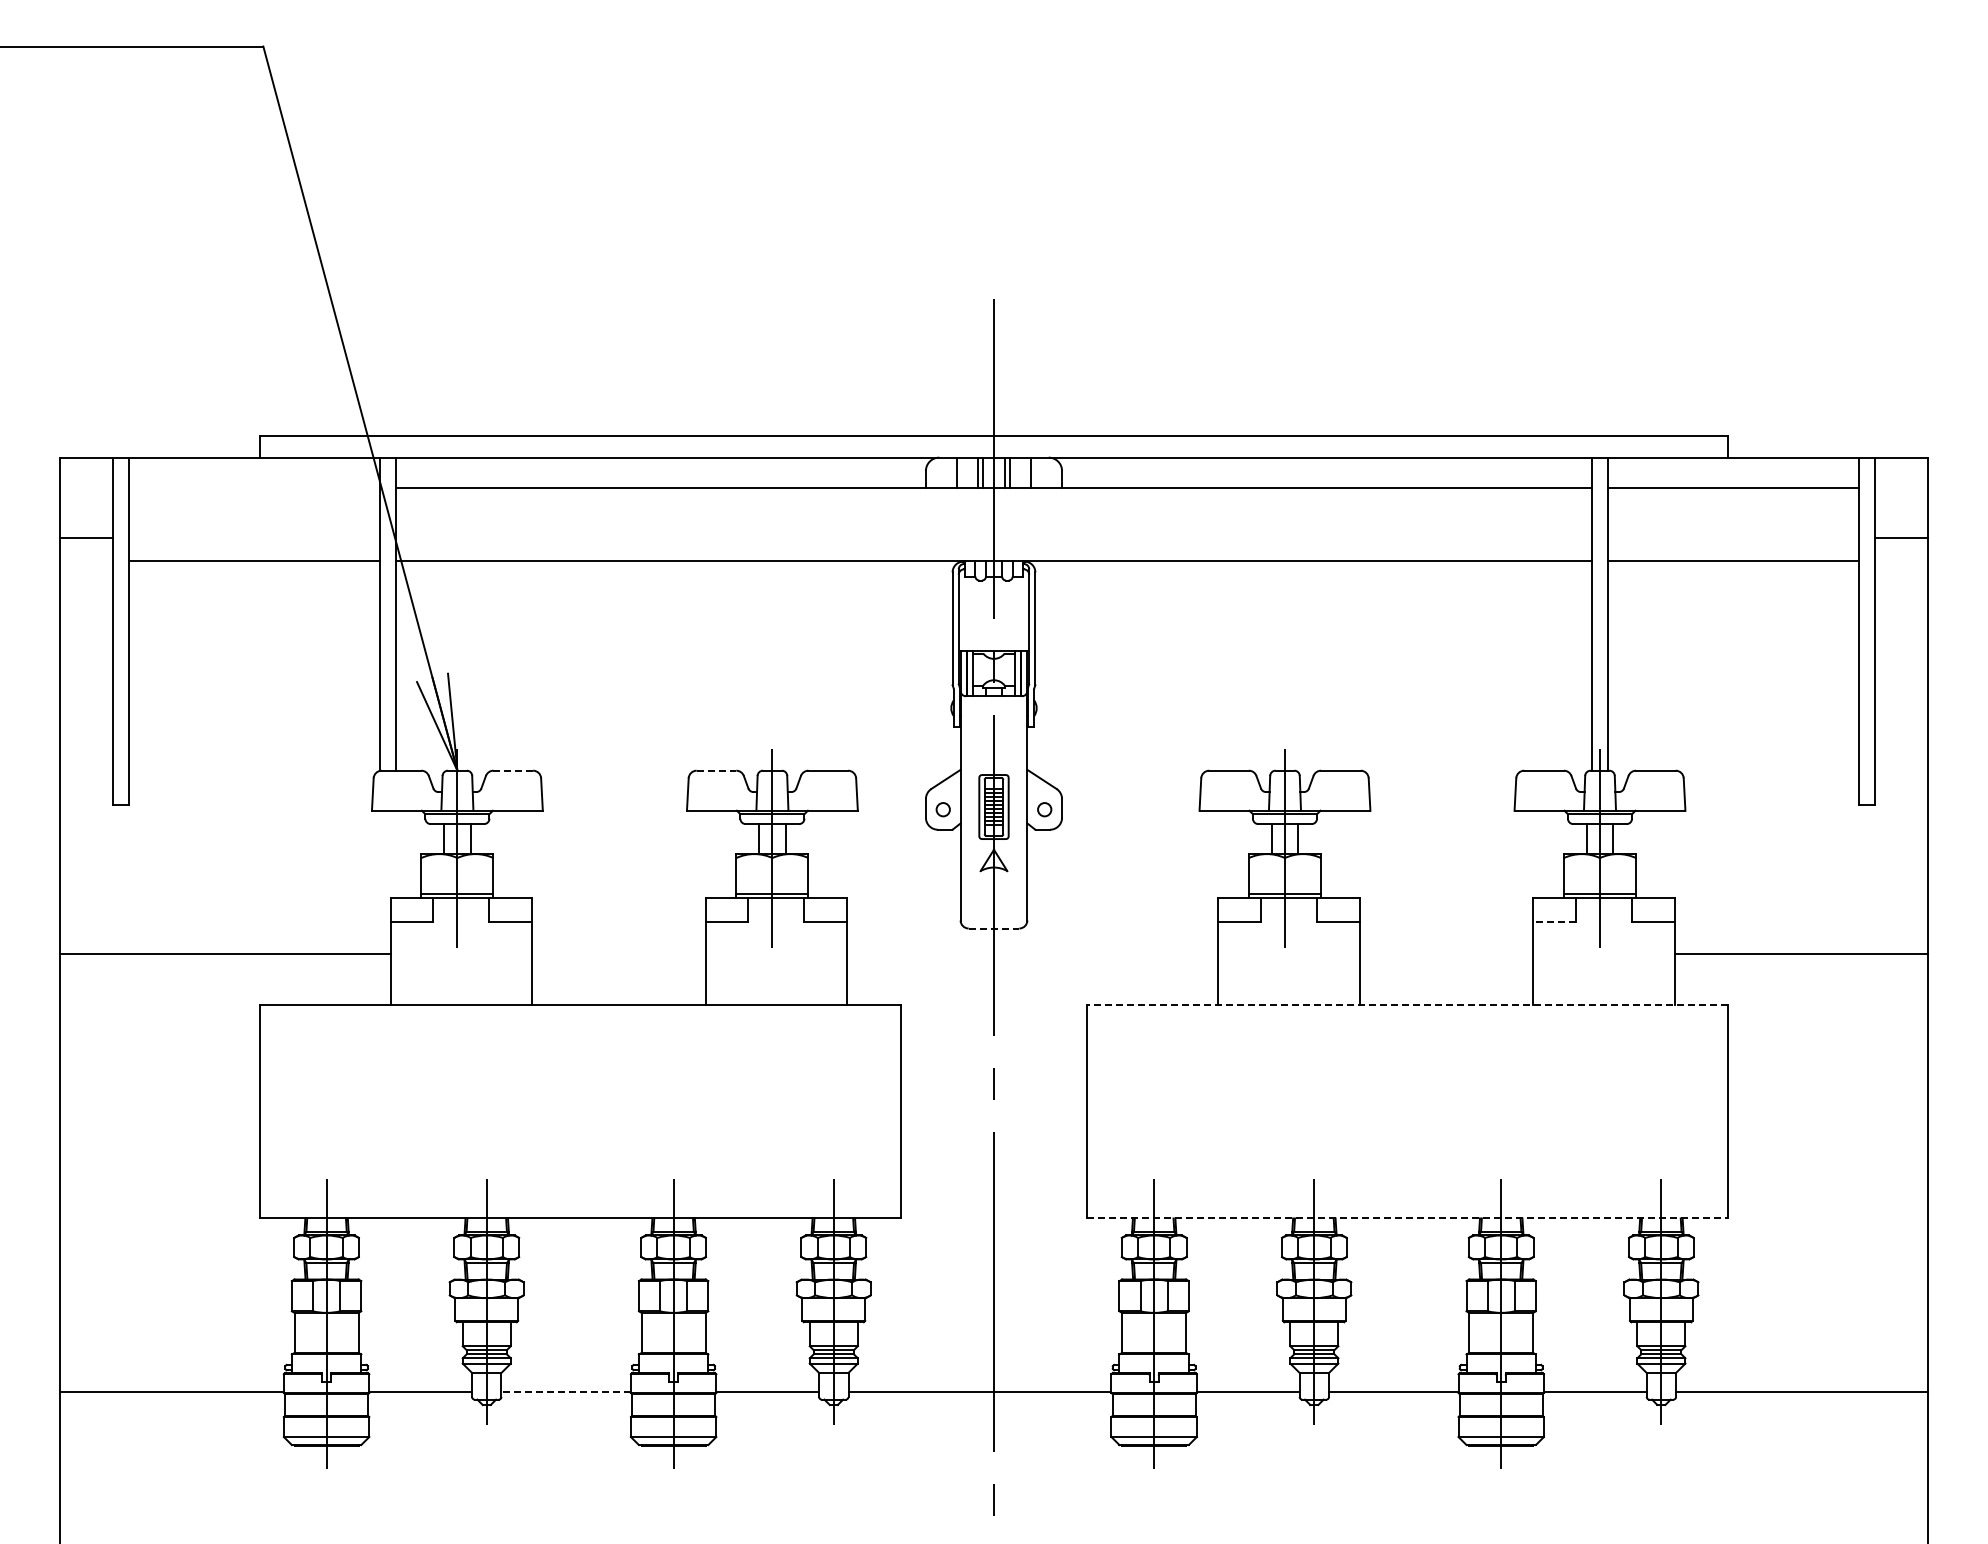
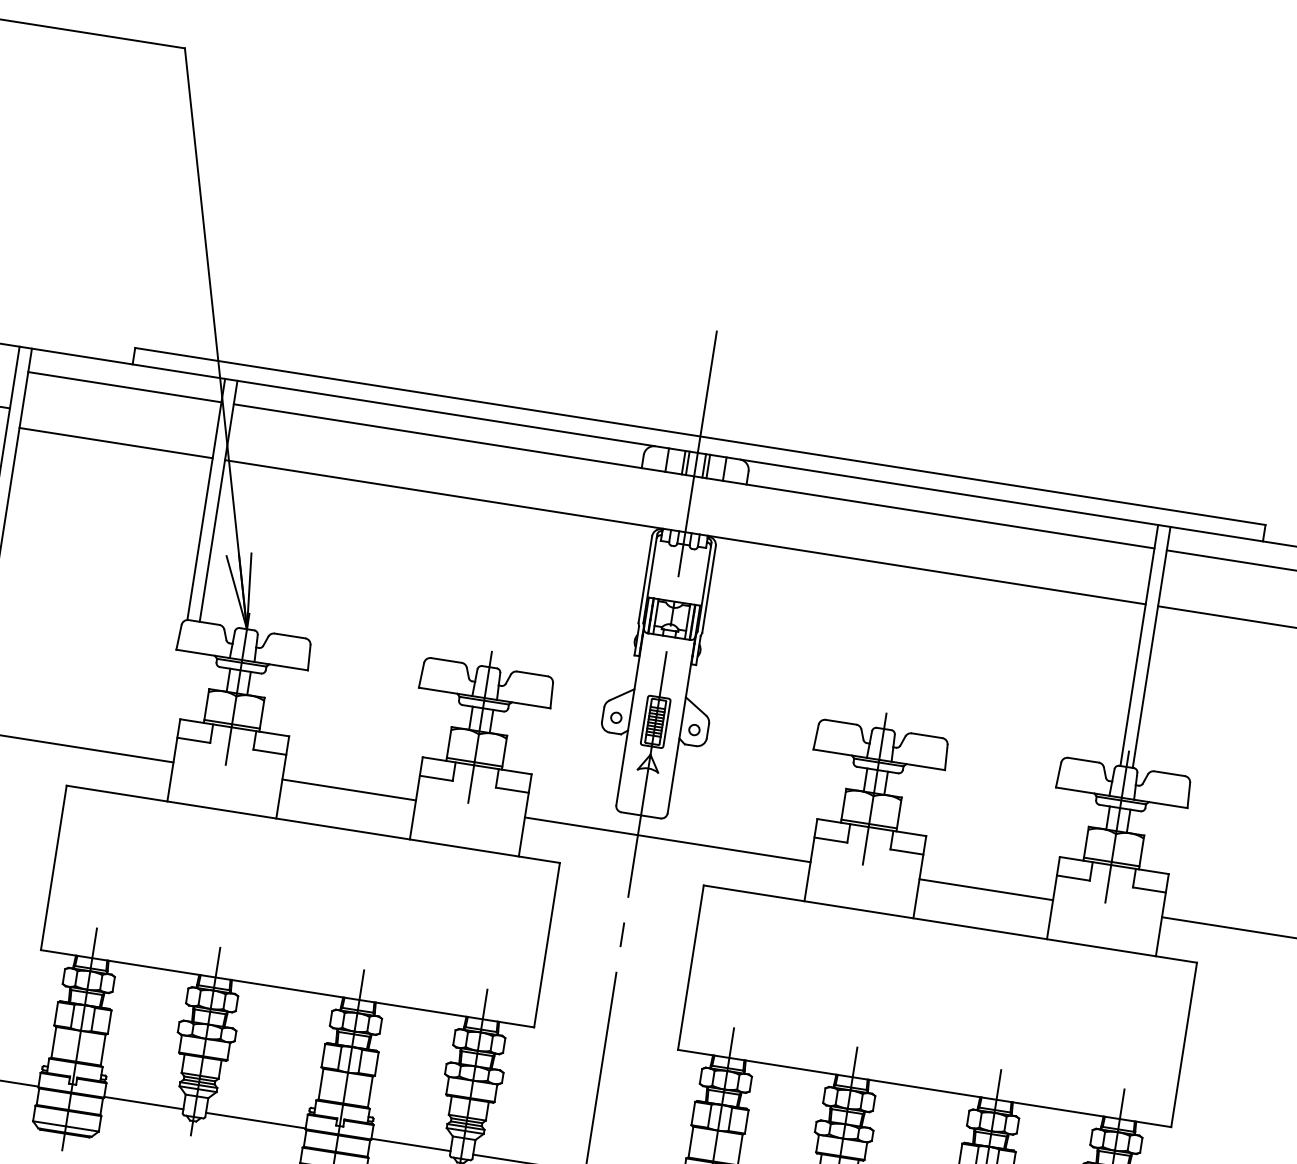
line: (254, 488) -> (124, 387), added
line: (513, 770) -> (290, 635), dashed -> solid
line: (716, 770) -> (446, 660), dashed -> solid
line: (1554, 922) -> (1073, 878), dashed -> solid
line: (994, 928) -> (641, 815), dashed -> solid
line: (618, 954) -> (348, 790), added
line: (1032, 954) -> (667, 840), added
line: (1446, 954) -> (986, 889), added
line: (1407, 1004) -> (950, 923), dashed -> solid
line: (1408, 1218) -> (925, 1088), dashed -> solid
line: (566, 1392) -> (256, 1121), dashed -> solid

